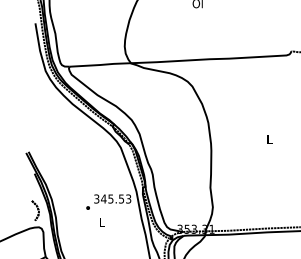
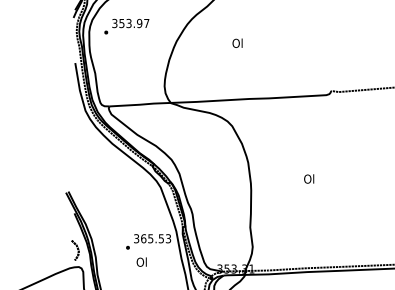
text: (269, 138) -> (309, 178), L -> Ol
text: (103, 198) -> (143, 238), 345.53 -> 365.53
text: (101, 221) -> (141, 261), L -> Ol

